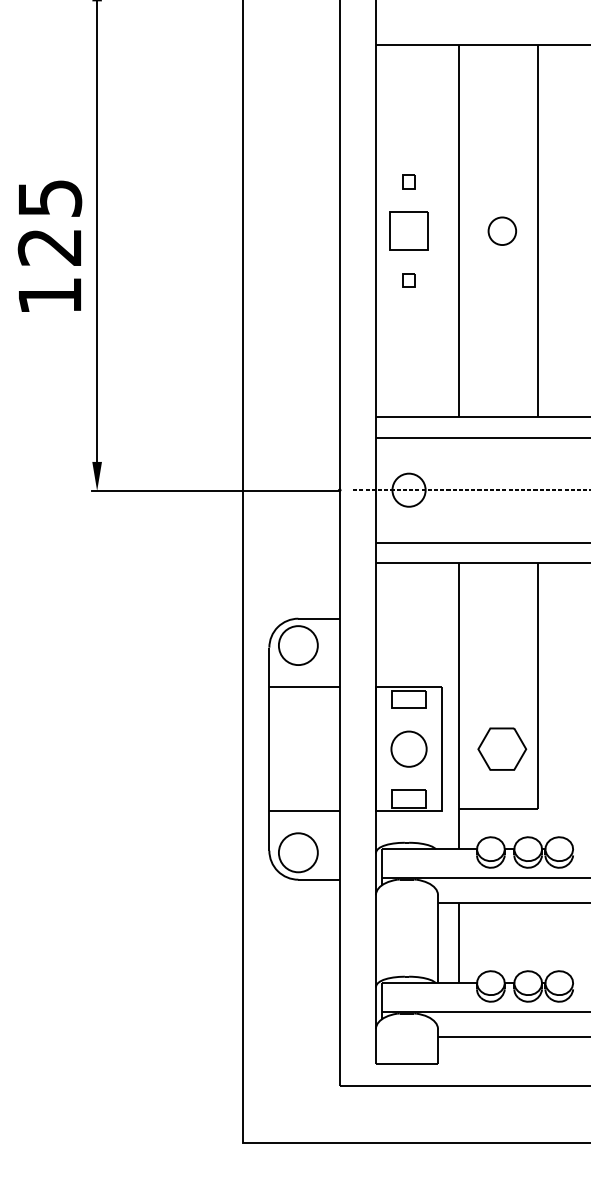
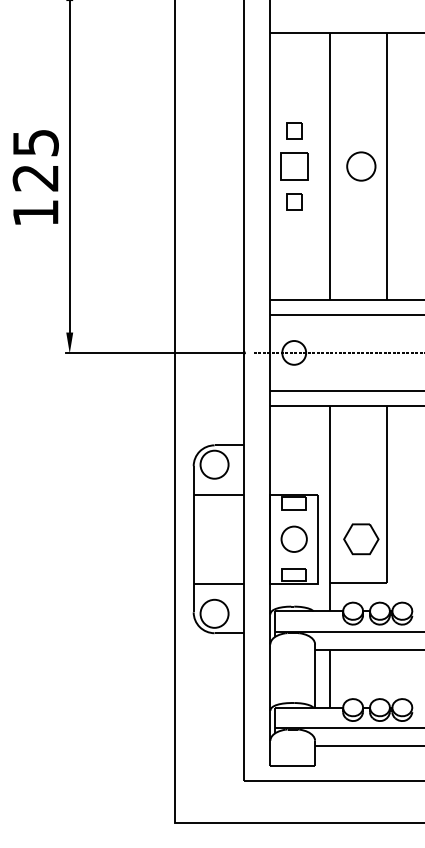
part: (409, 181) -> (294, 130), size x1.67
part: (502, 231) -> (361, 166), size x1.43
part: (409, 279) -> (294, 201), size x1.67

